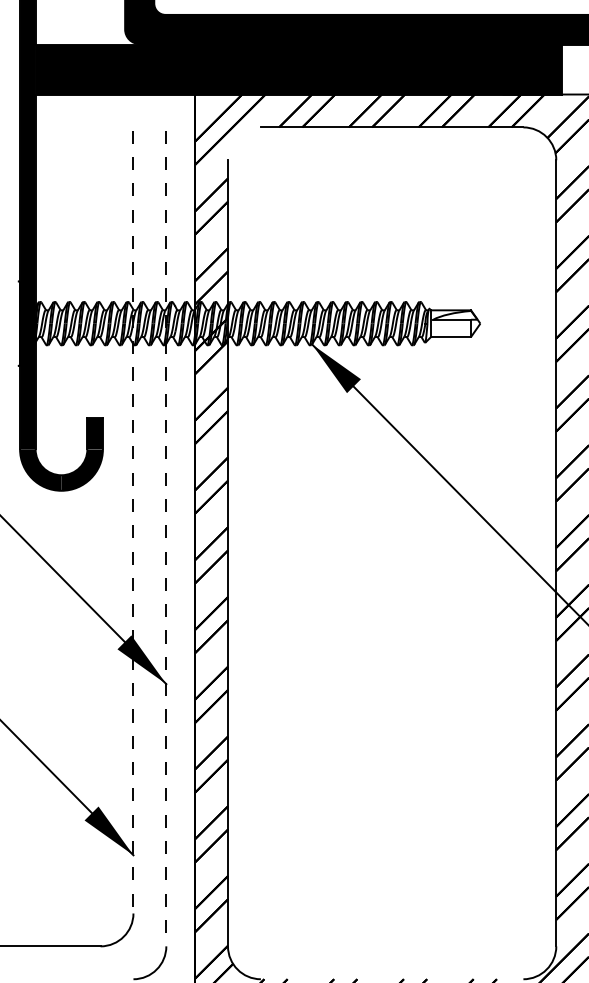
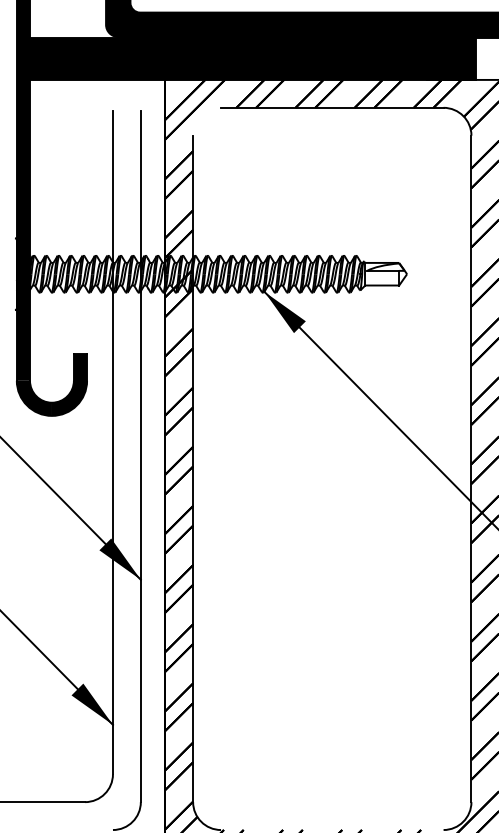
line: (133, 522) -> (113, 442), dashed -> solid
line: (166, 538) -> (140, 456), dashed -> solid

